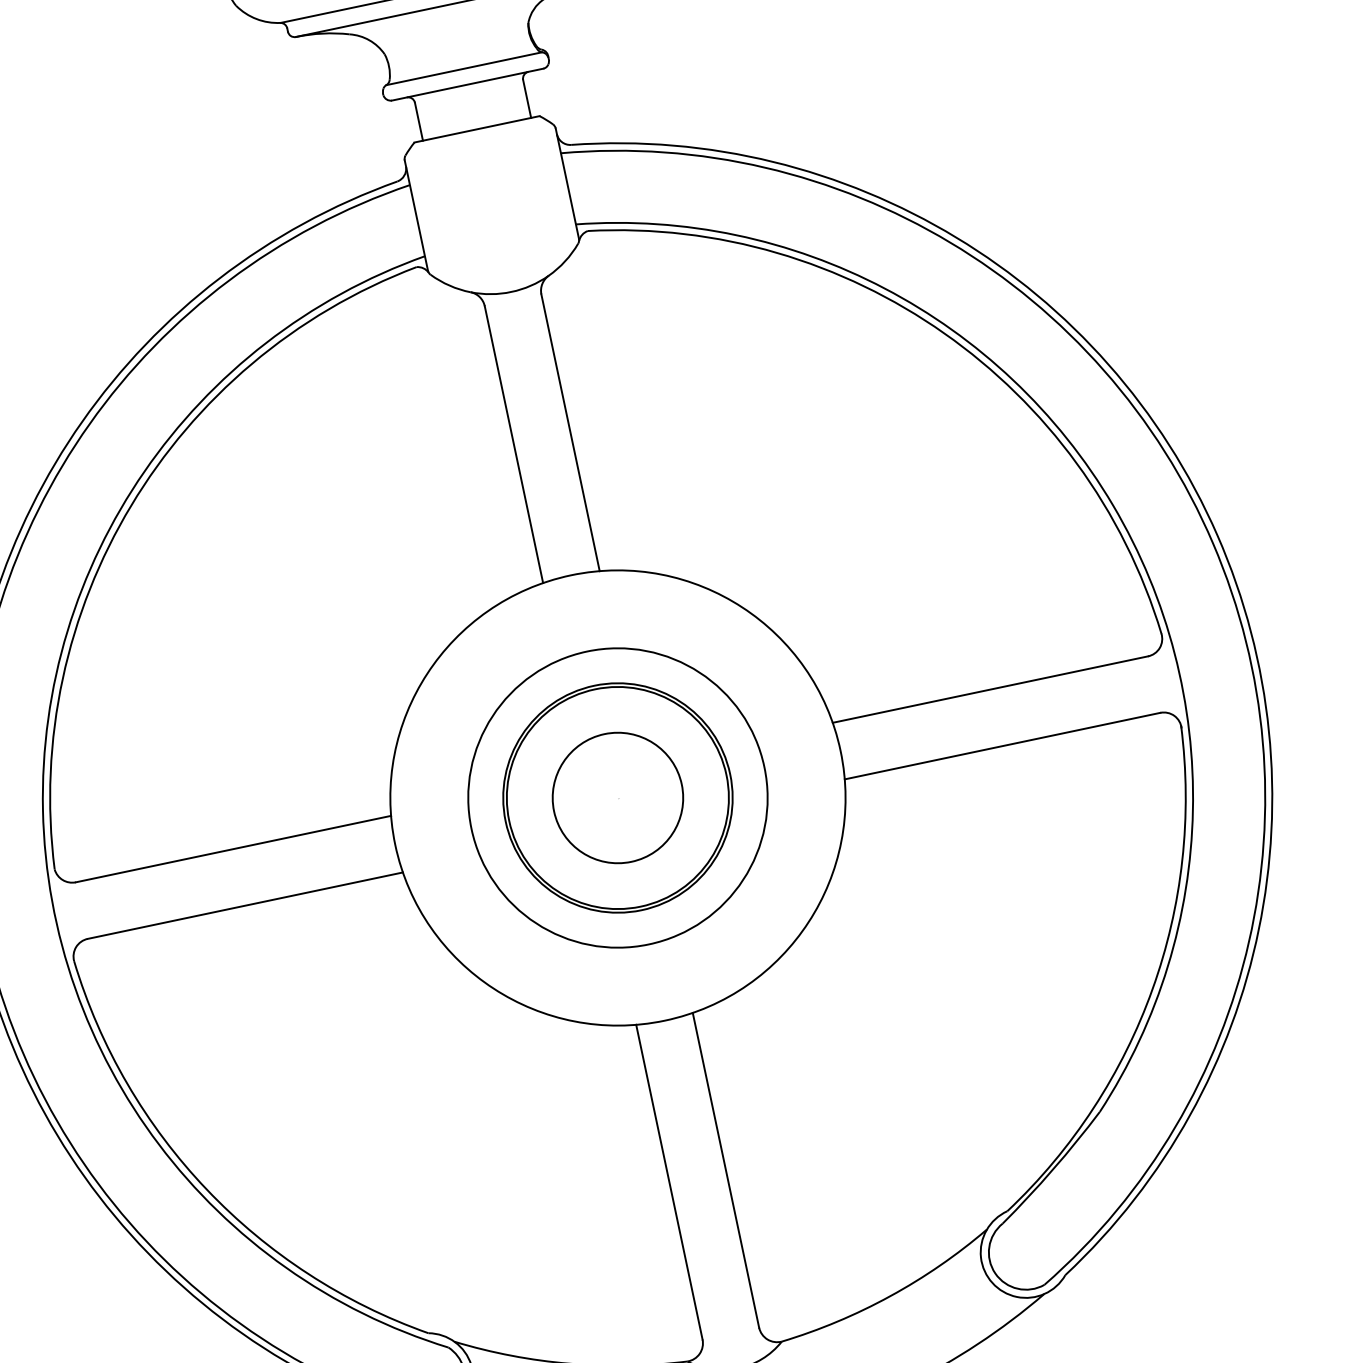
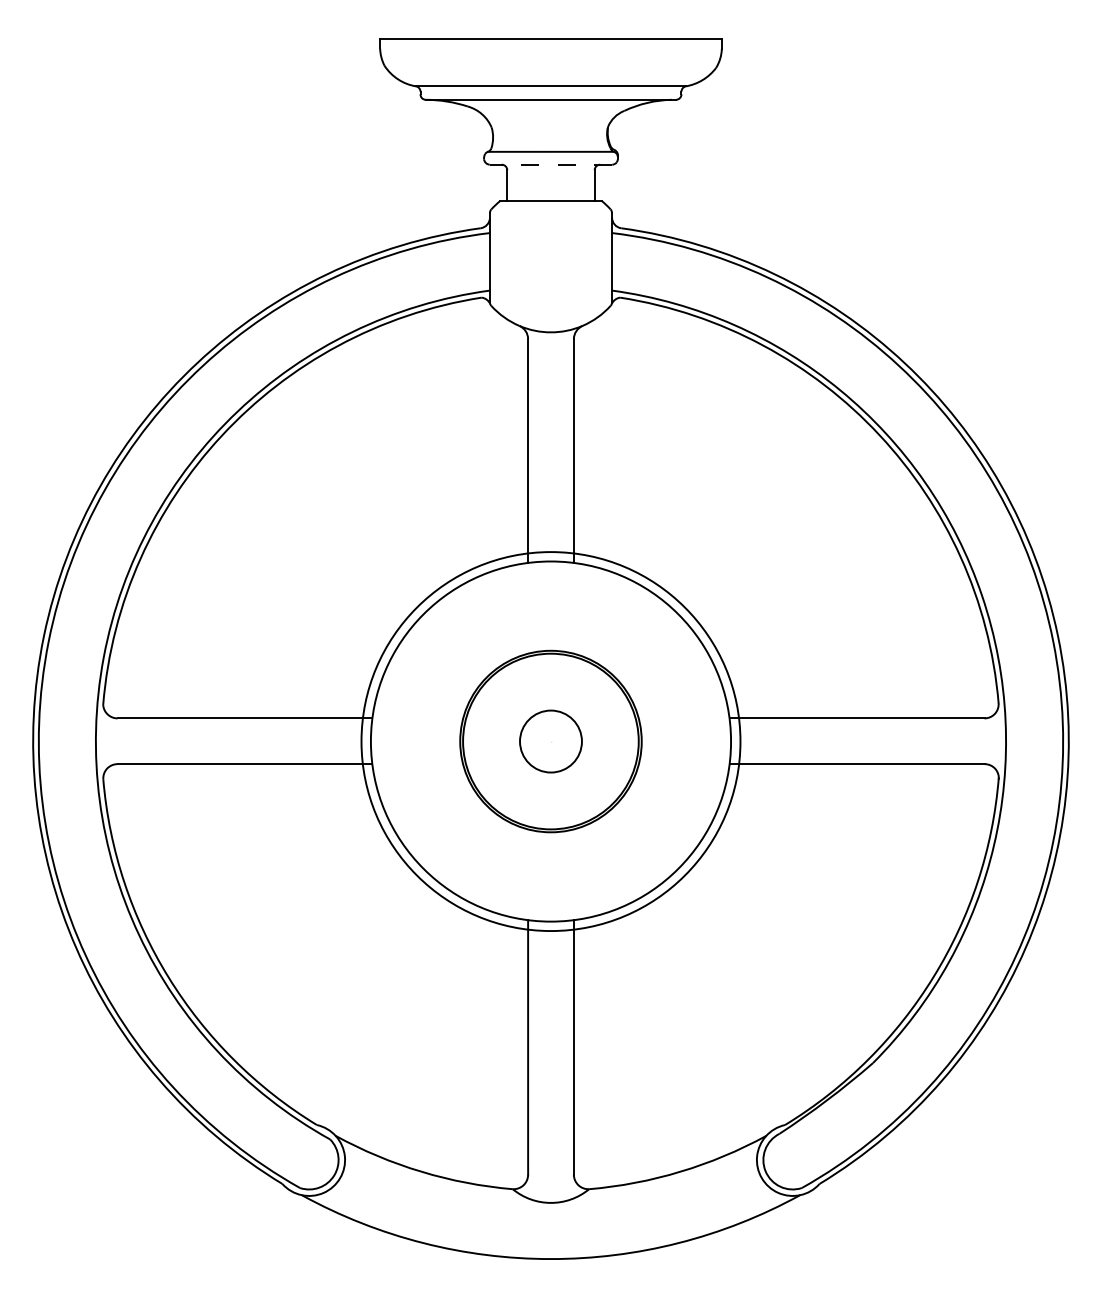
line: (466, 84) -> (550, 164), solid -> dashed
circle: (617, 798) -> (550, 741), size x0.6
circle: (617, 798) -> (550, 741), size x1.6

